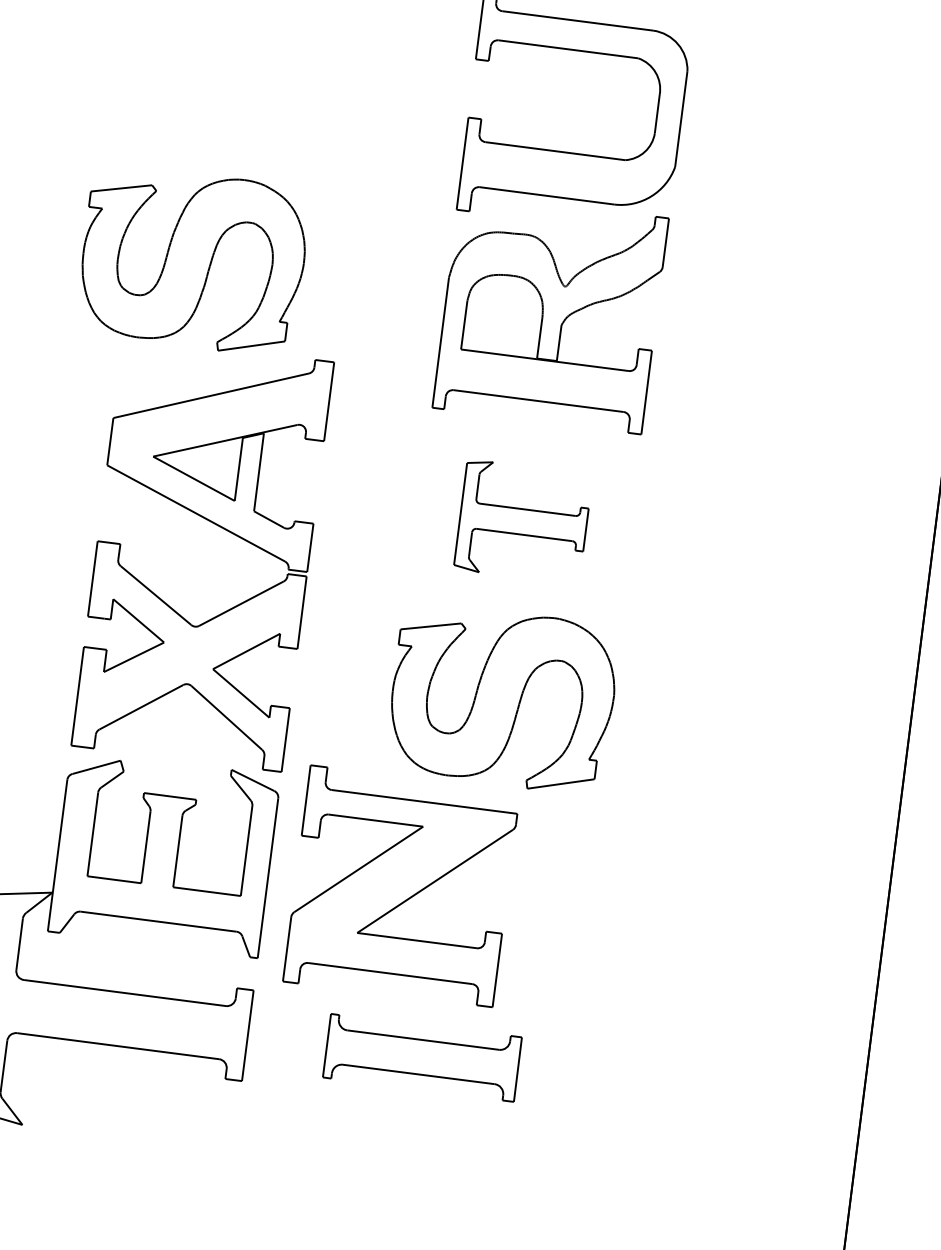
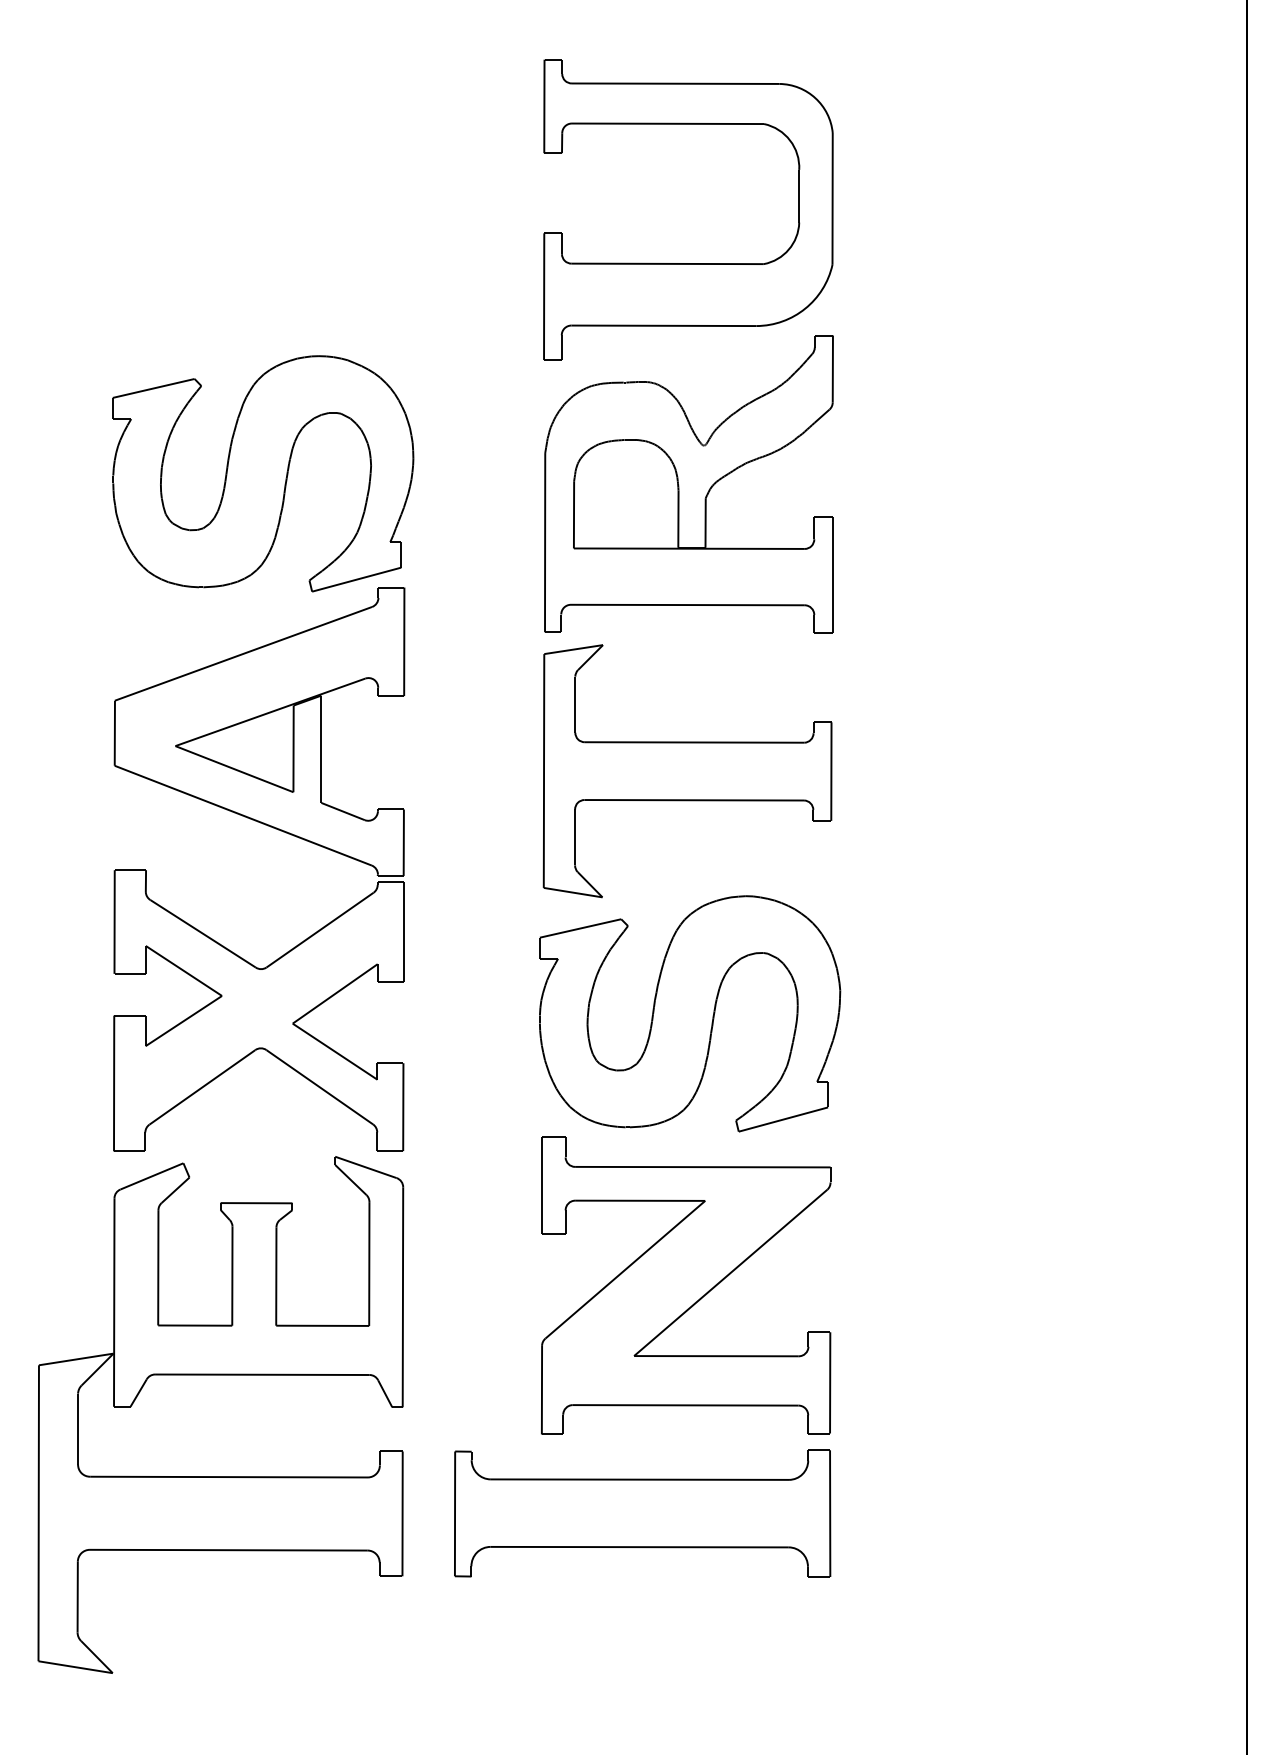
part: (193, 260) -> (263, 473), moved
part: (523, 522) -> (687, 771), size x1.67
part: (401, 886) -> (686, 1285), moved
part: (422, 1057) -> (642, 1513), size x1.43

